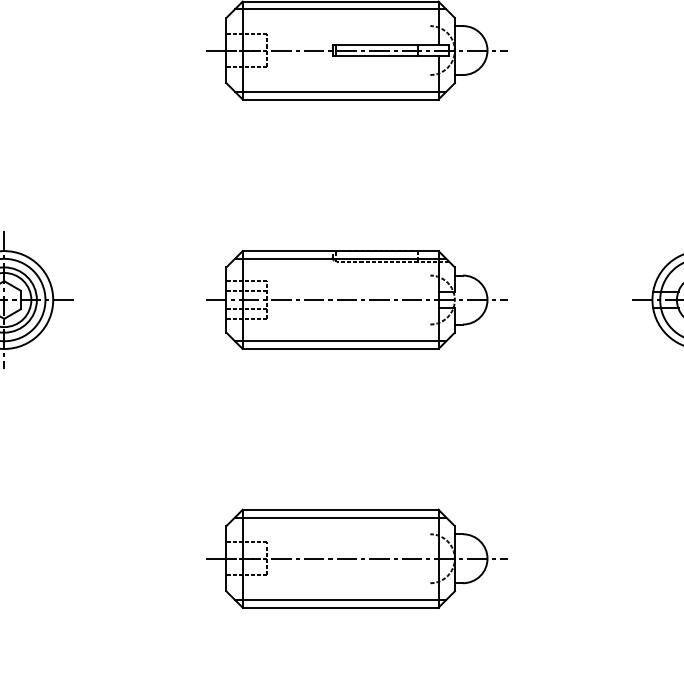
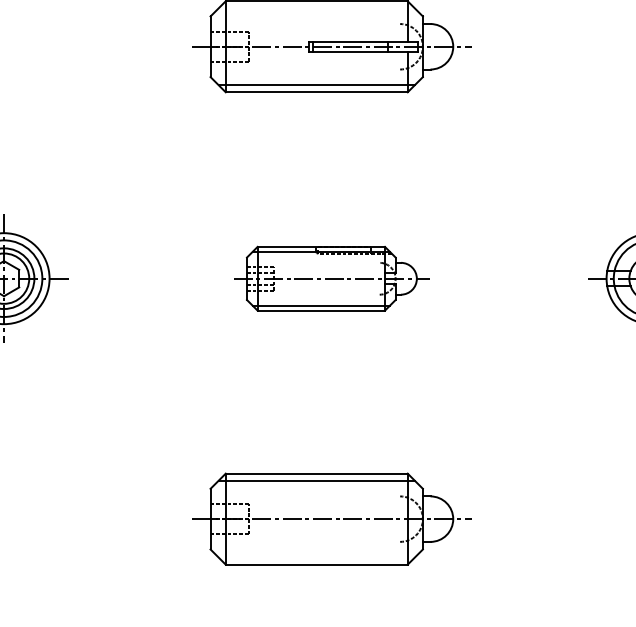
line: (340, 9) -> (316, 8), removed
part: (356, 299) -> (331, 278), size x0.7
line: (340, 599) -> (316, 557), removed

